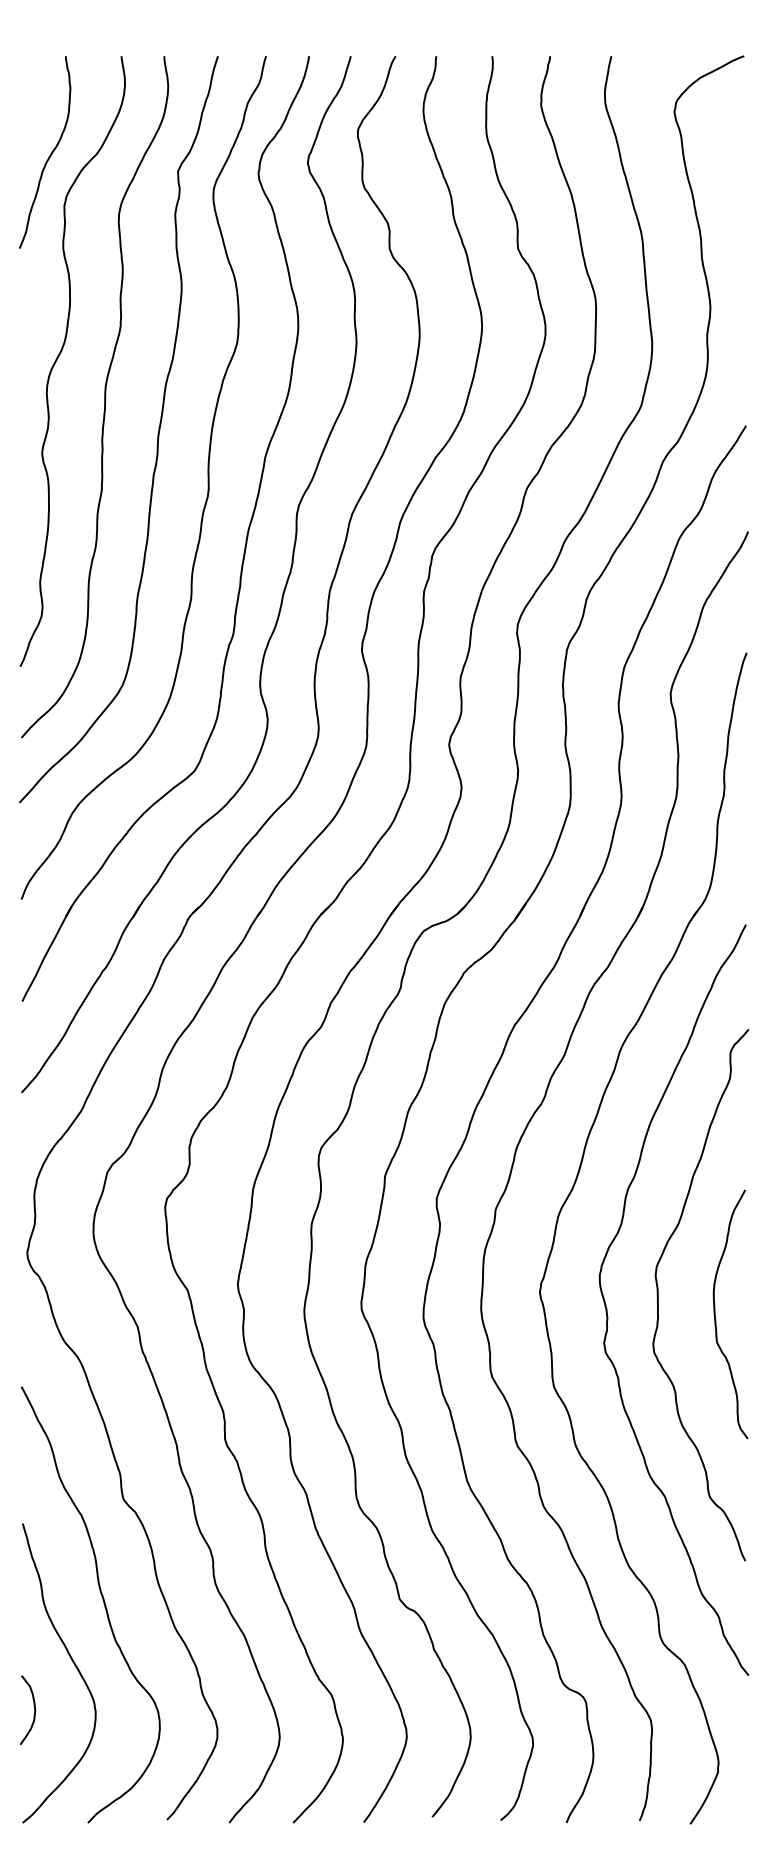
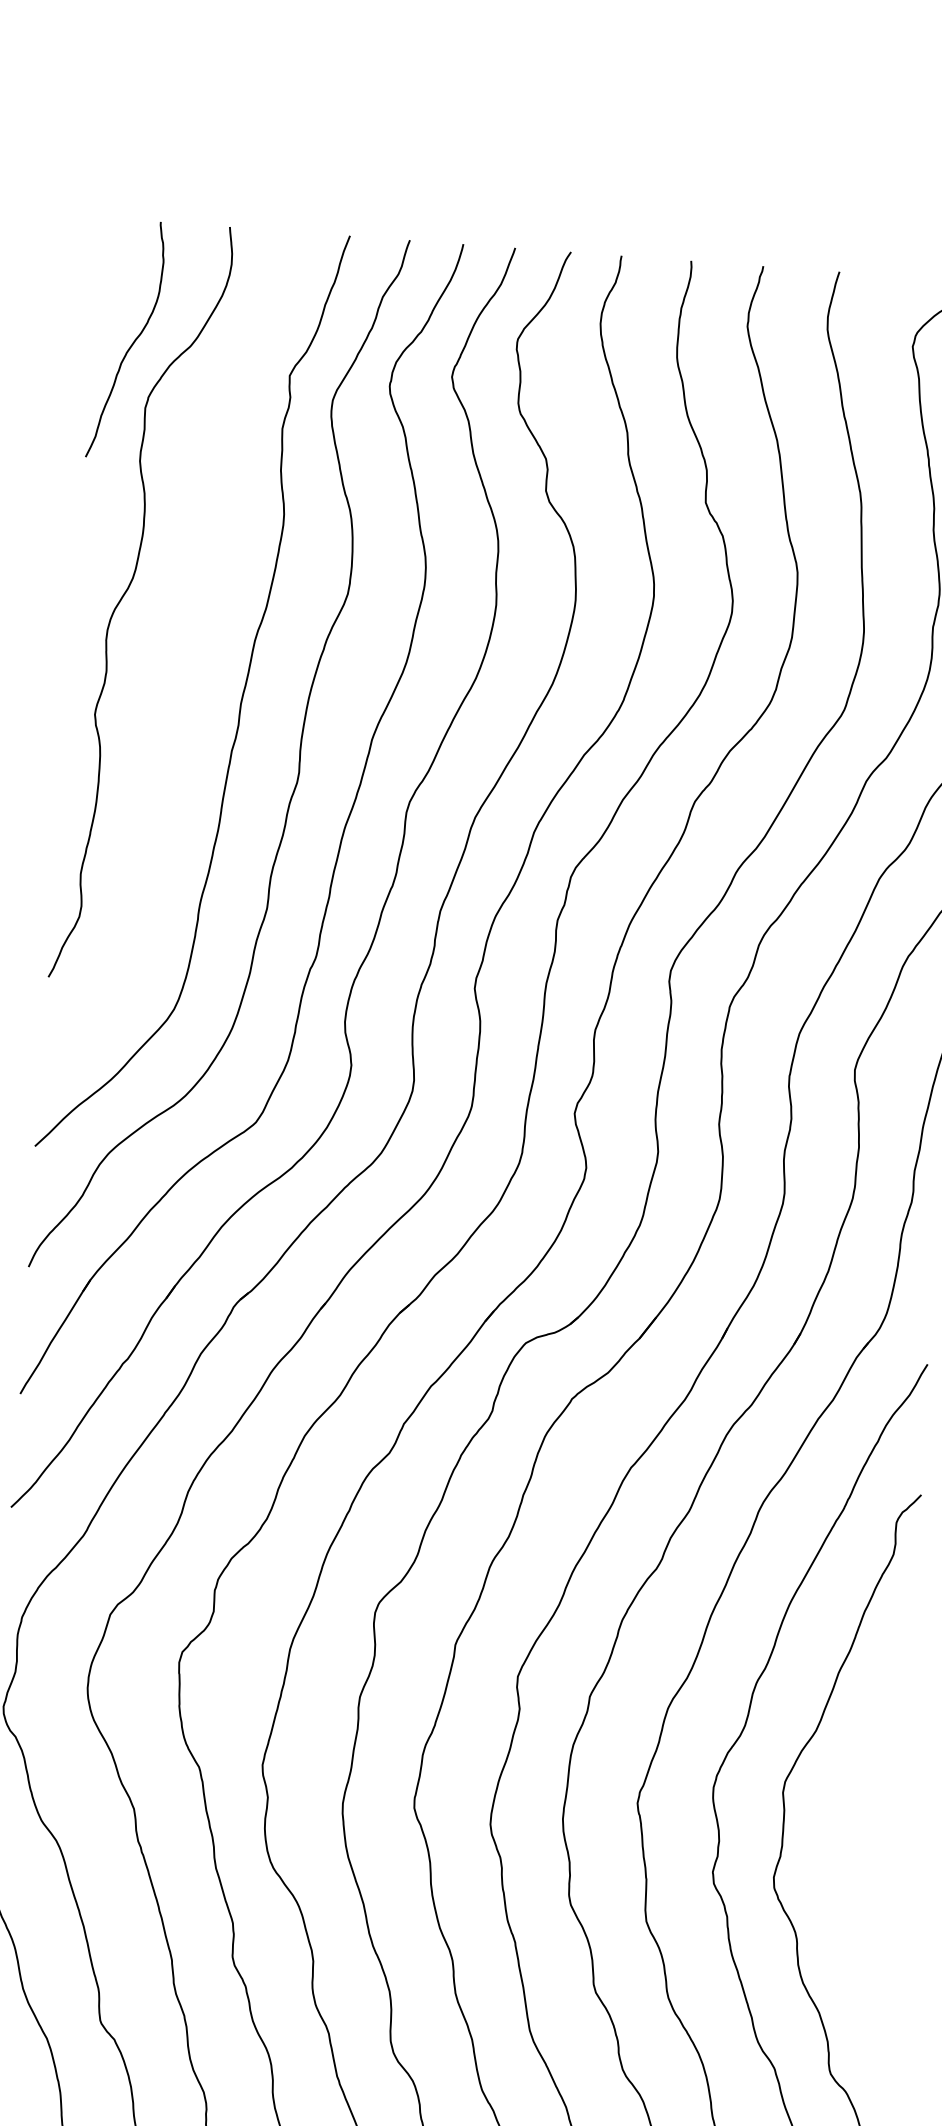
curve: (104, 397) -> (177, 650), removed
curve: (716, 1319) -> (854, 1852), removed

